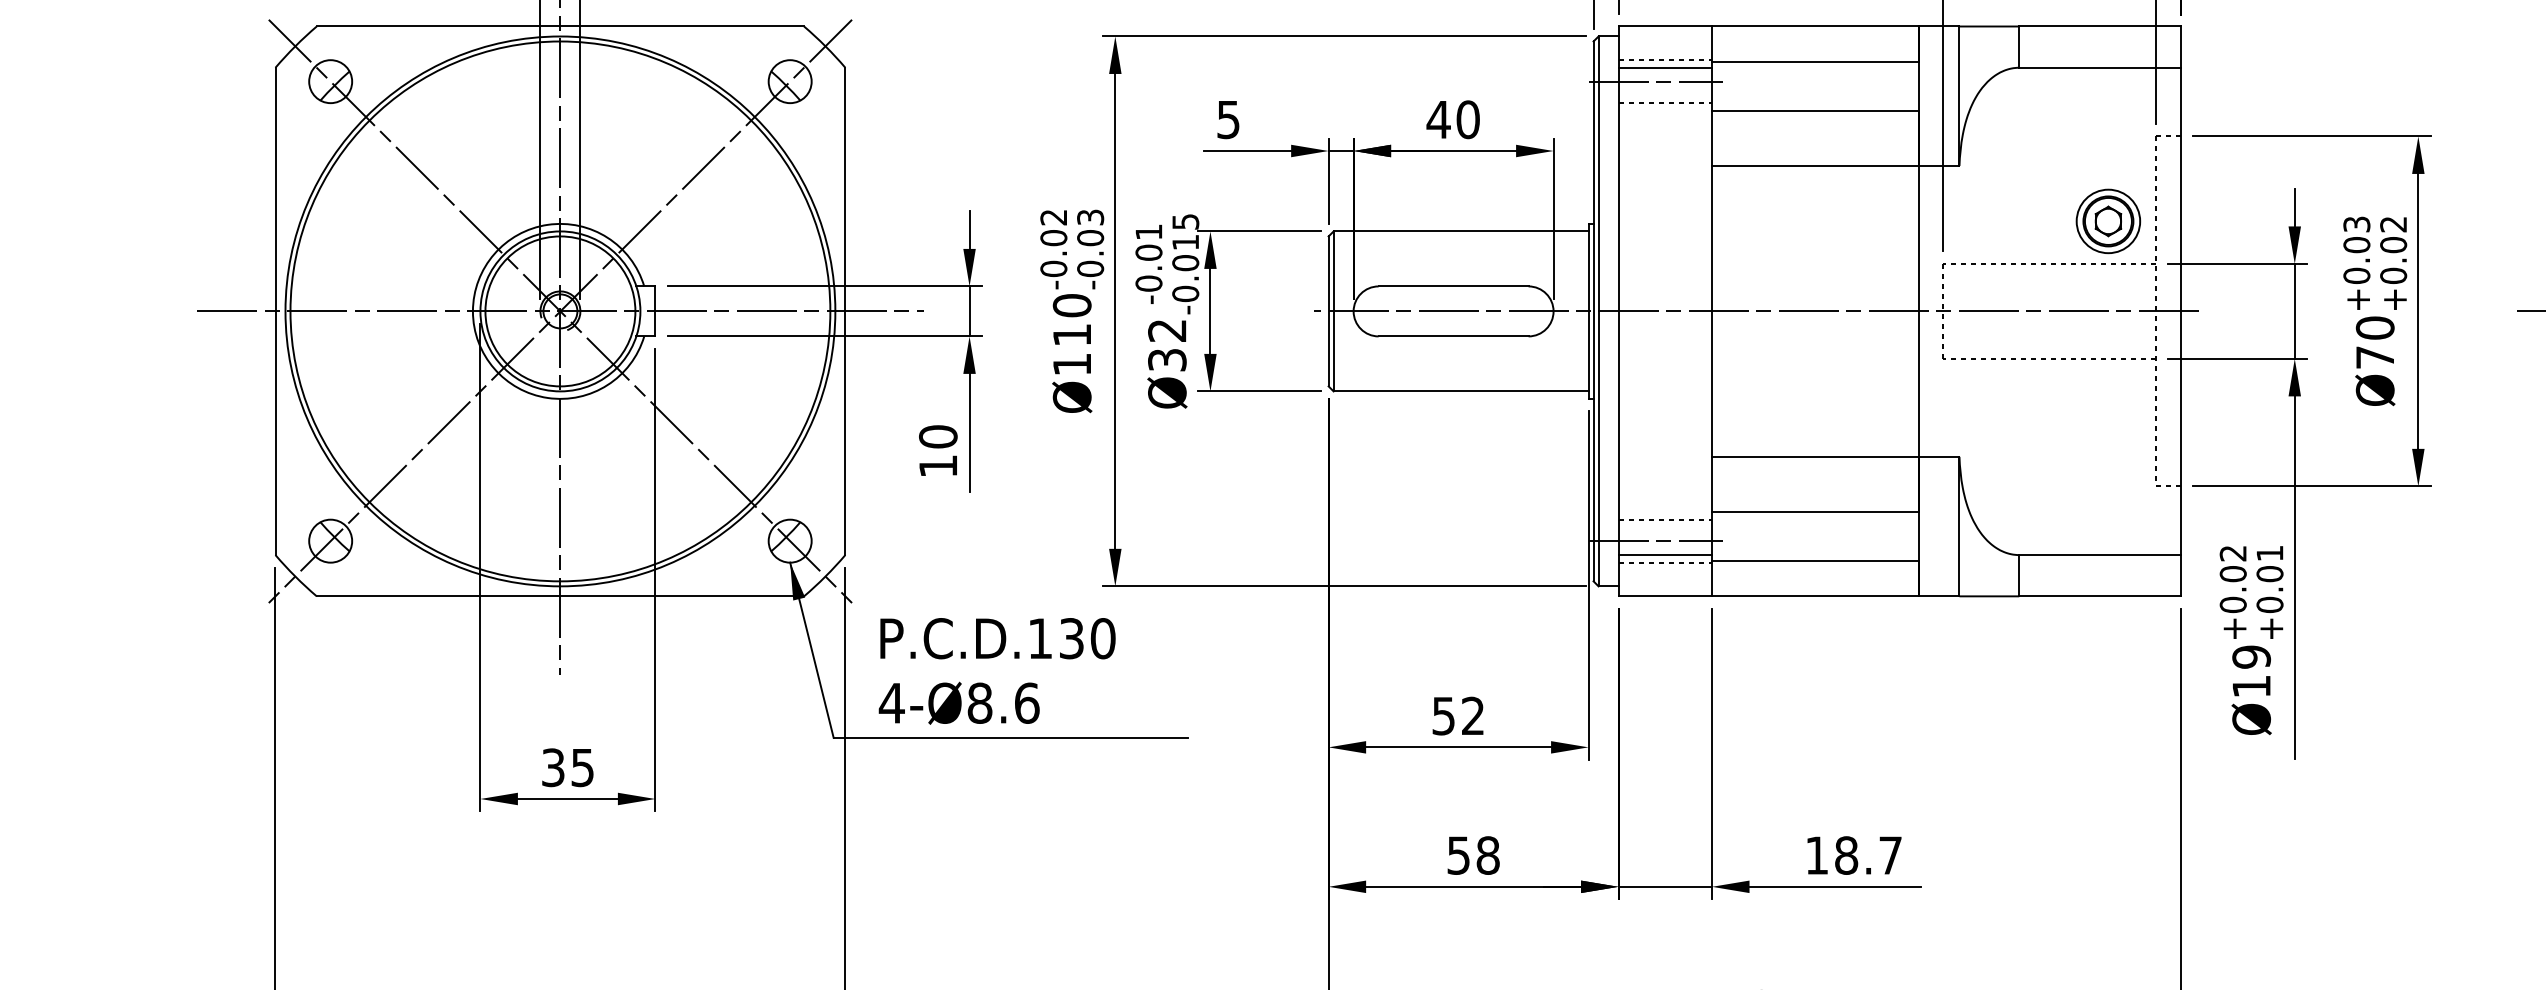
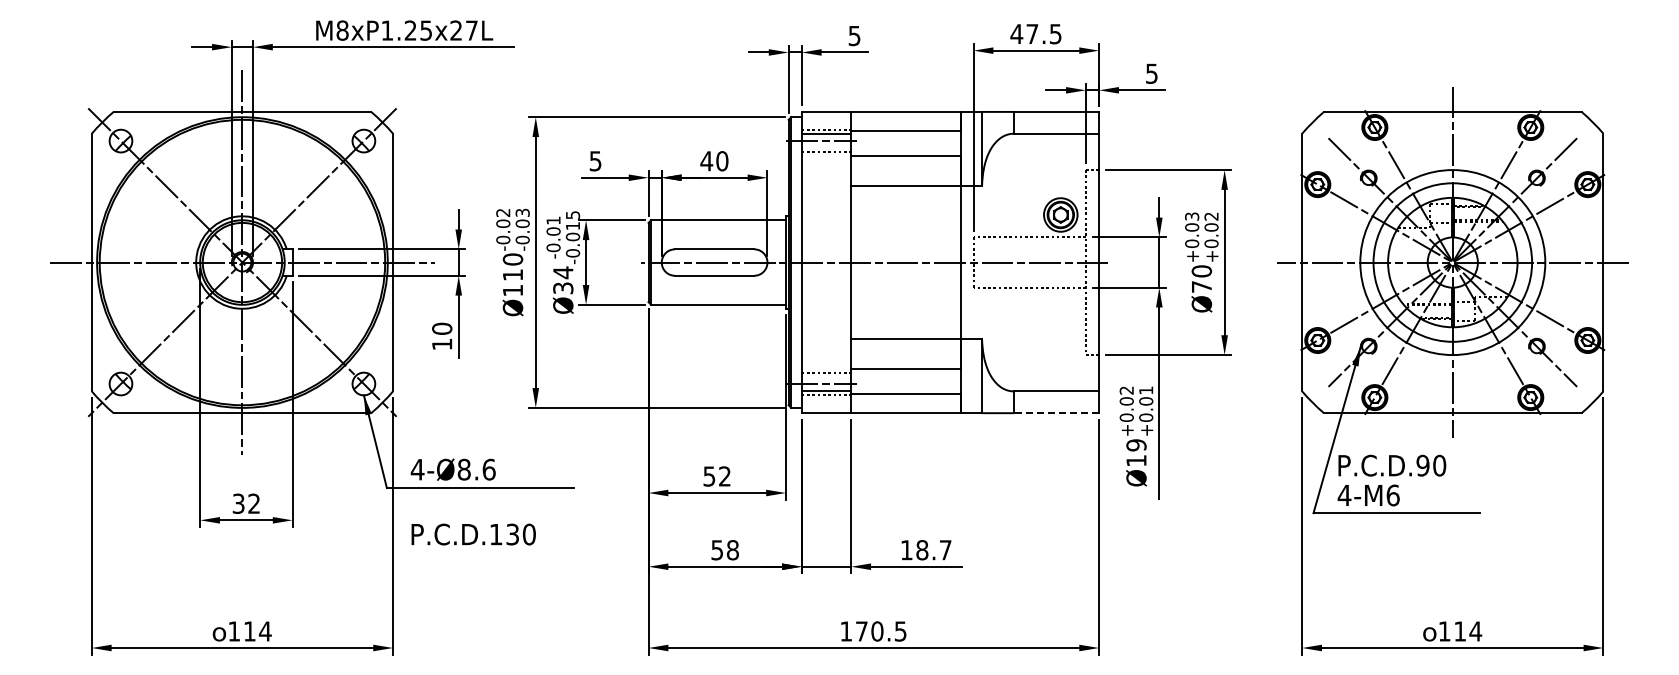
text: (1167, 330) -> (563, 272), Ø32 -> Ø34
line: (2100, 596) -> (1056, 413), solid -> dashed
text: (997, 638) -> (473, 534), moved
text: (581, 767) -> (253, 503), 35 -> 32

